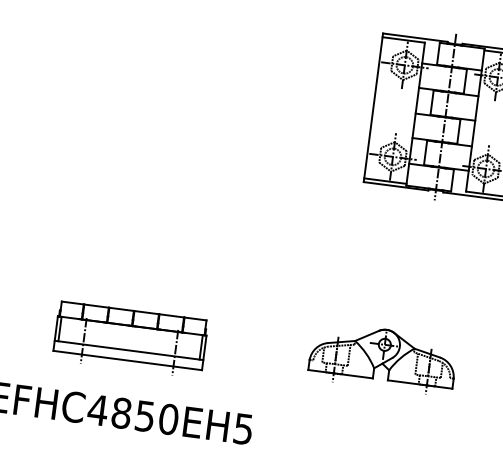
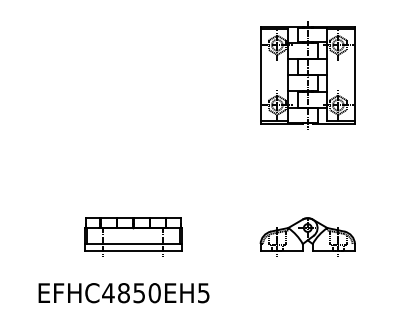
part: (130, 338) -> (133, 236), moved
part: (382, 357) -> (307, 236), moved

